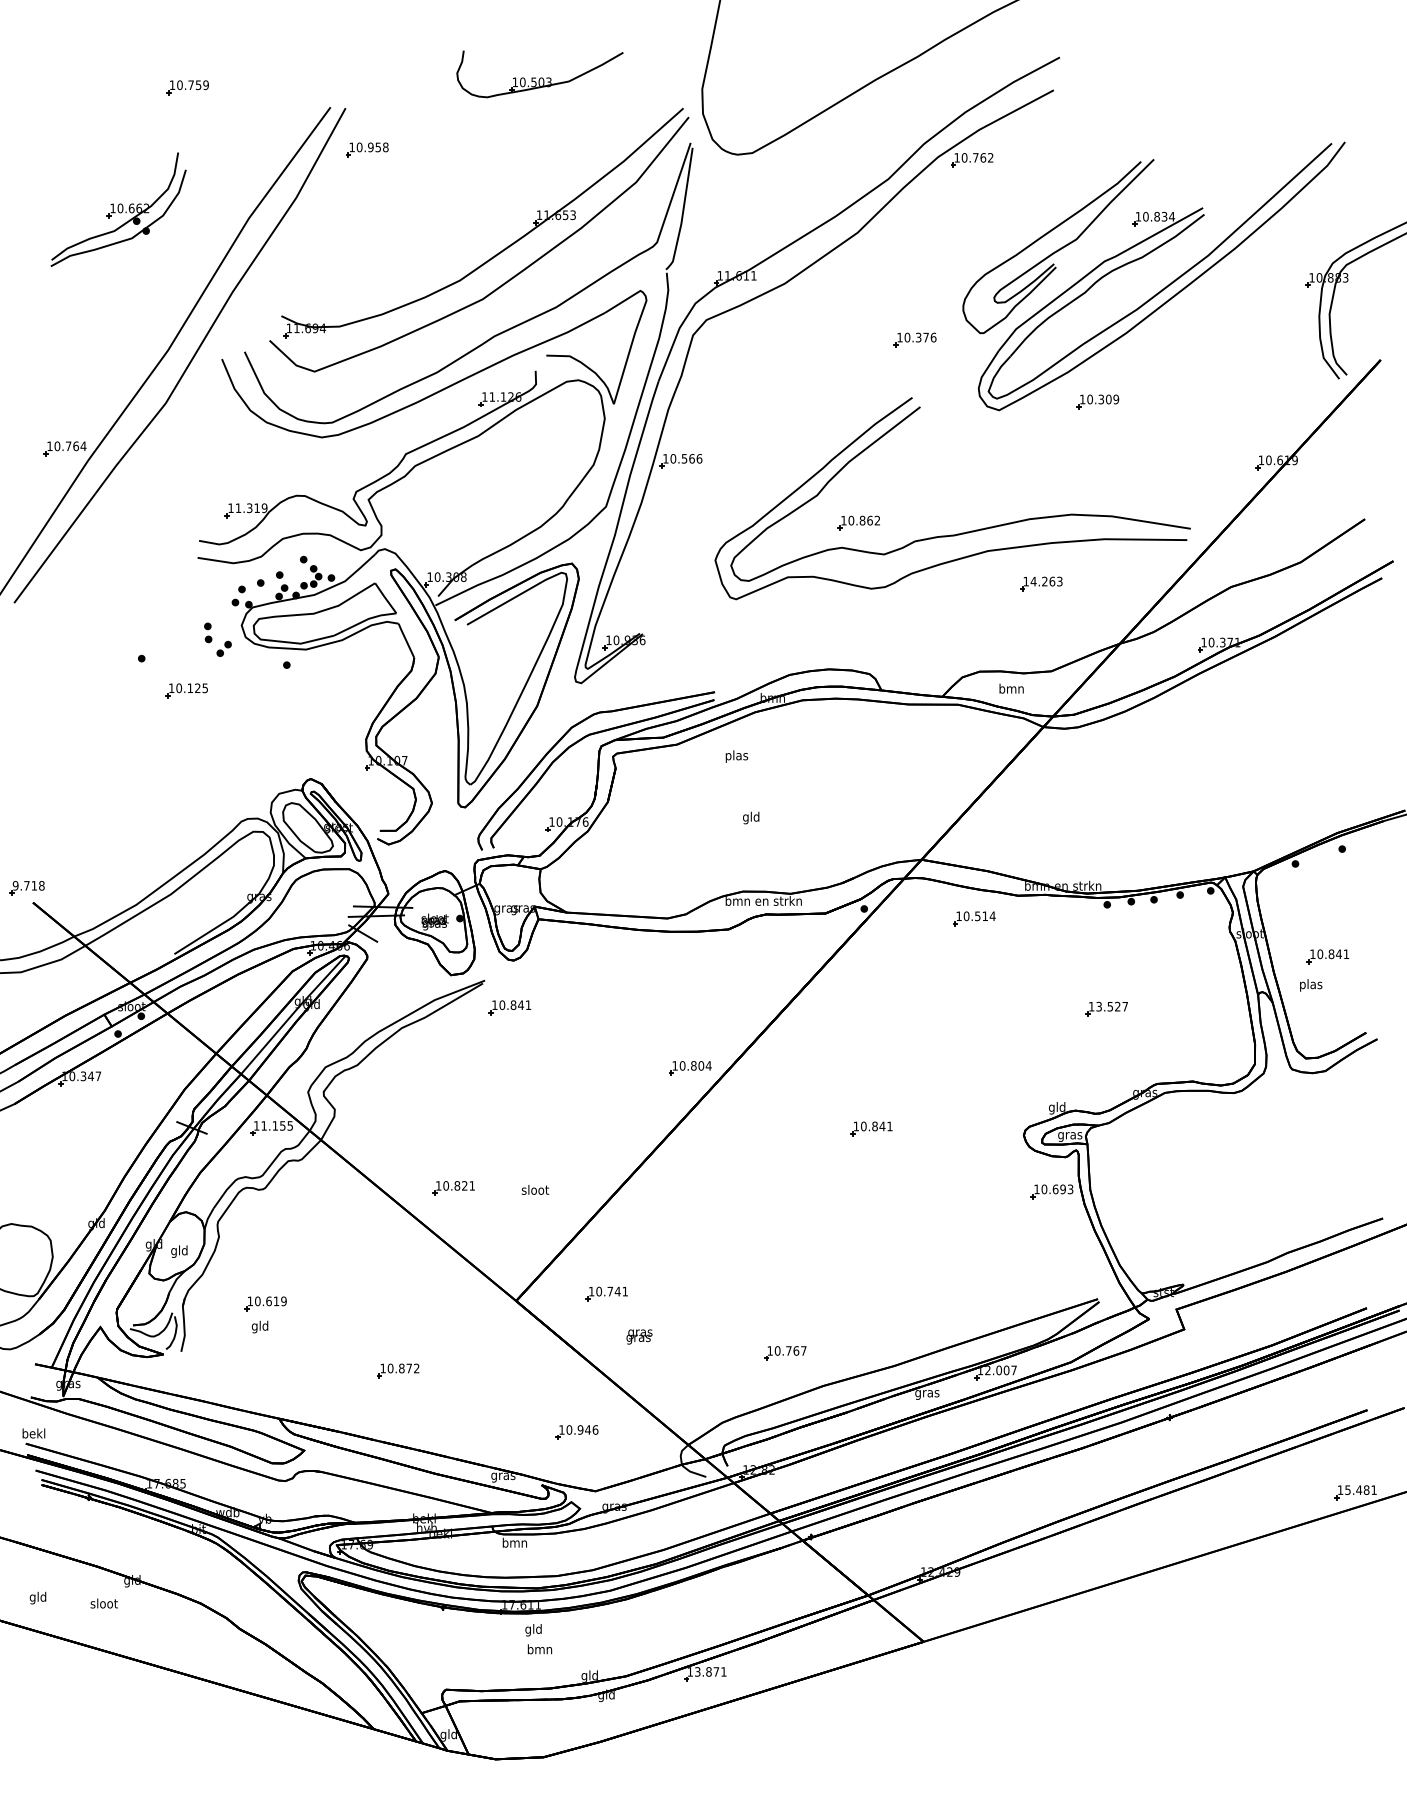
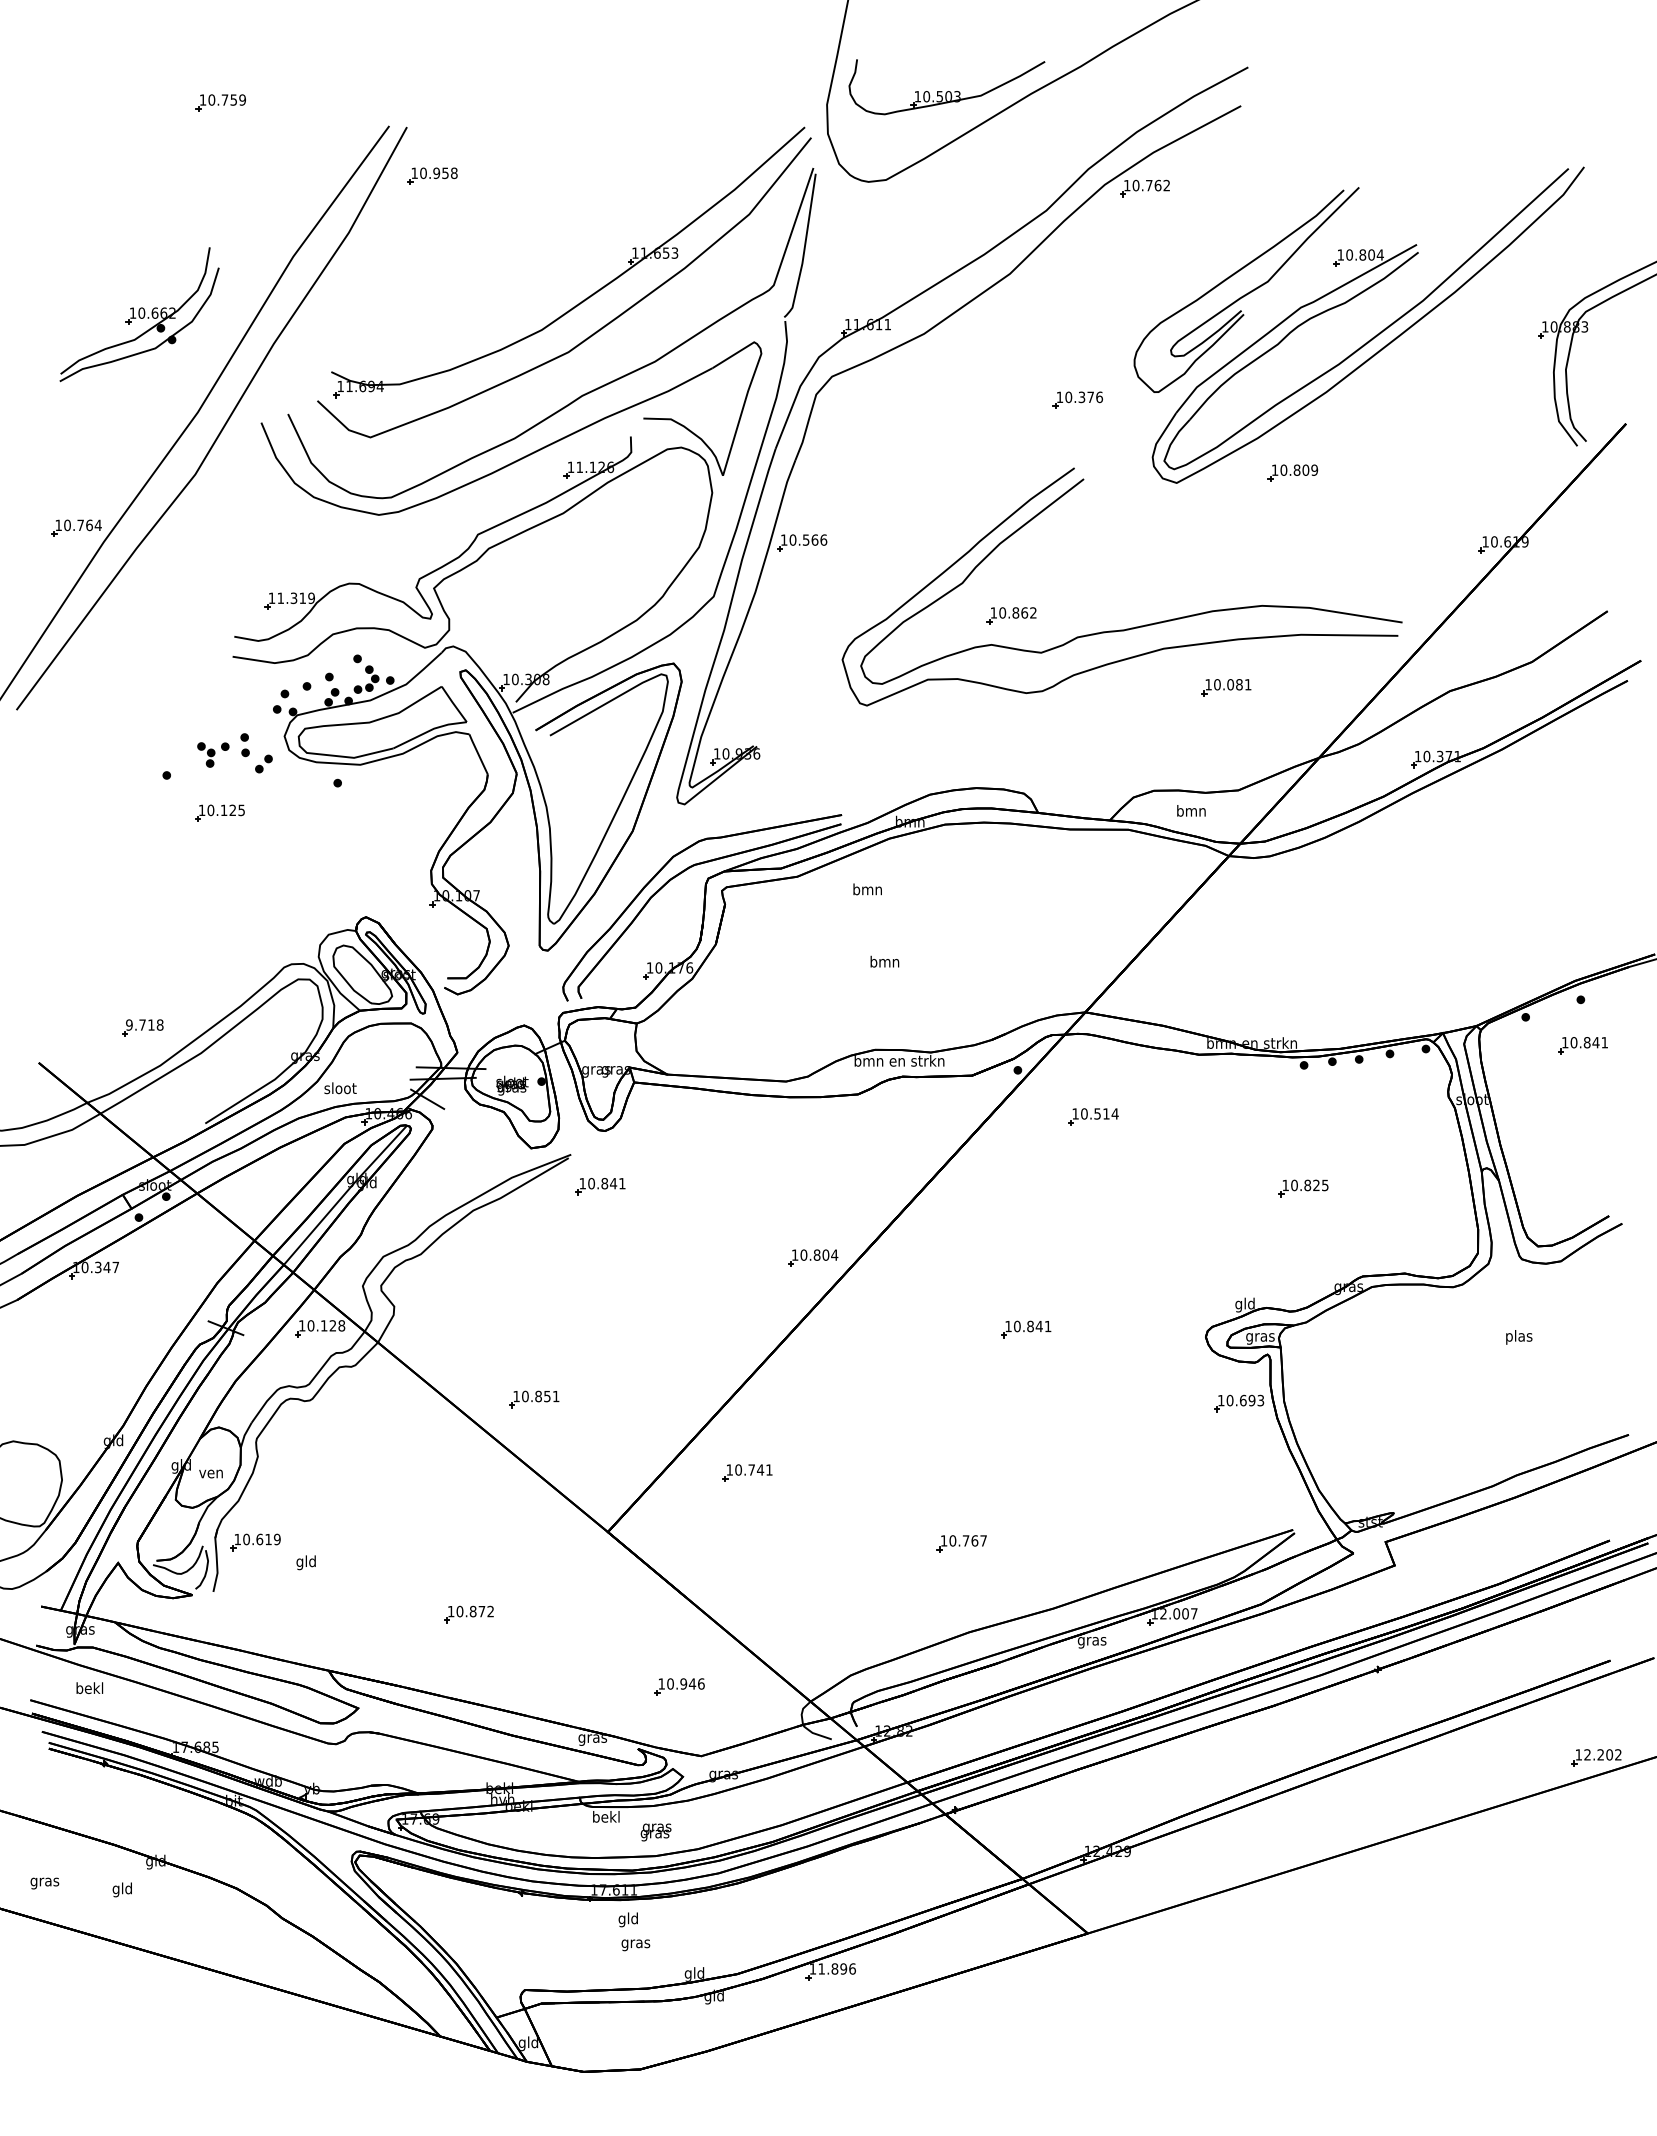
part: (539, 74) -> (946, 87), moved
part: (118, 209) -> (139, 314), moved
text: (1164, 216) -> (1371, 254), 10.834 -> 10.804
text: (1100, 398) -> (1296, 469), 10.309 -> 10.809
text: (1046, 581) -> (1232, 684), 14.263 -> 10.081
part: (181, 640) -> (213, 754), added
text: (736, 756) -> (867, 890), plas -> bmn
text: (751, 817) -> (884, 962), gld -> bmn
part: (26, 887) -> (142, 1027), moved
part: (974, 918) -> (1093, 1116), moved
part: (1327, 956) -> (1582, 1045), moved
text: (1311, 985) -> (1519, 1337), moved
text: (1111, 1006) -> (1309, 1185), 13.527 -> 10.825
text: (277, 1125) -> (326, 1325), 11.155 -> 10.128
text: (464, 1185) -> (547, 1396), 10.821 -> 10.851
text: (535, 1190) -> (340, 1088), moved
text: (178, 1251) -> (210, 1473), gld -> ven
part: (606, 1293) -> (747, 1472), moved
part: (265, 1303) -> (255, 1542), moved
text: (638, 1337) -> (655, 1832), moved
part: (785, 1353) -> (961, 1543), moved
text: (33, 1432) -> (89, 1687), moved
text: (1360, 1489) -> (1602, 1754), 15.481 -> 12.202
text: (515, 1542) -> (606, 1816), bmn -> bekl
text: (37, 1597) -> (44, 1881), gld -> gras
text: (104, 1604) -> (122, 1889), sloot -> gld
text: (539, 1650) -> (635, 1943), bmn -> gras
text: (710, 1671) -> (836, 1968), 13.871 -> 11.896

